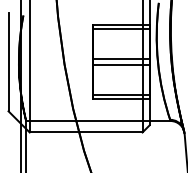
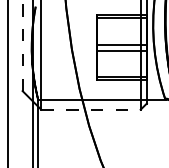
line: (8, 62) -> (22, 48), solid -> dashed
line: (85, 132) -> (90, 109), solid -> dashed

